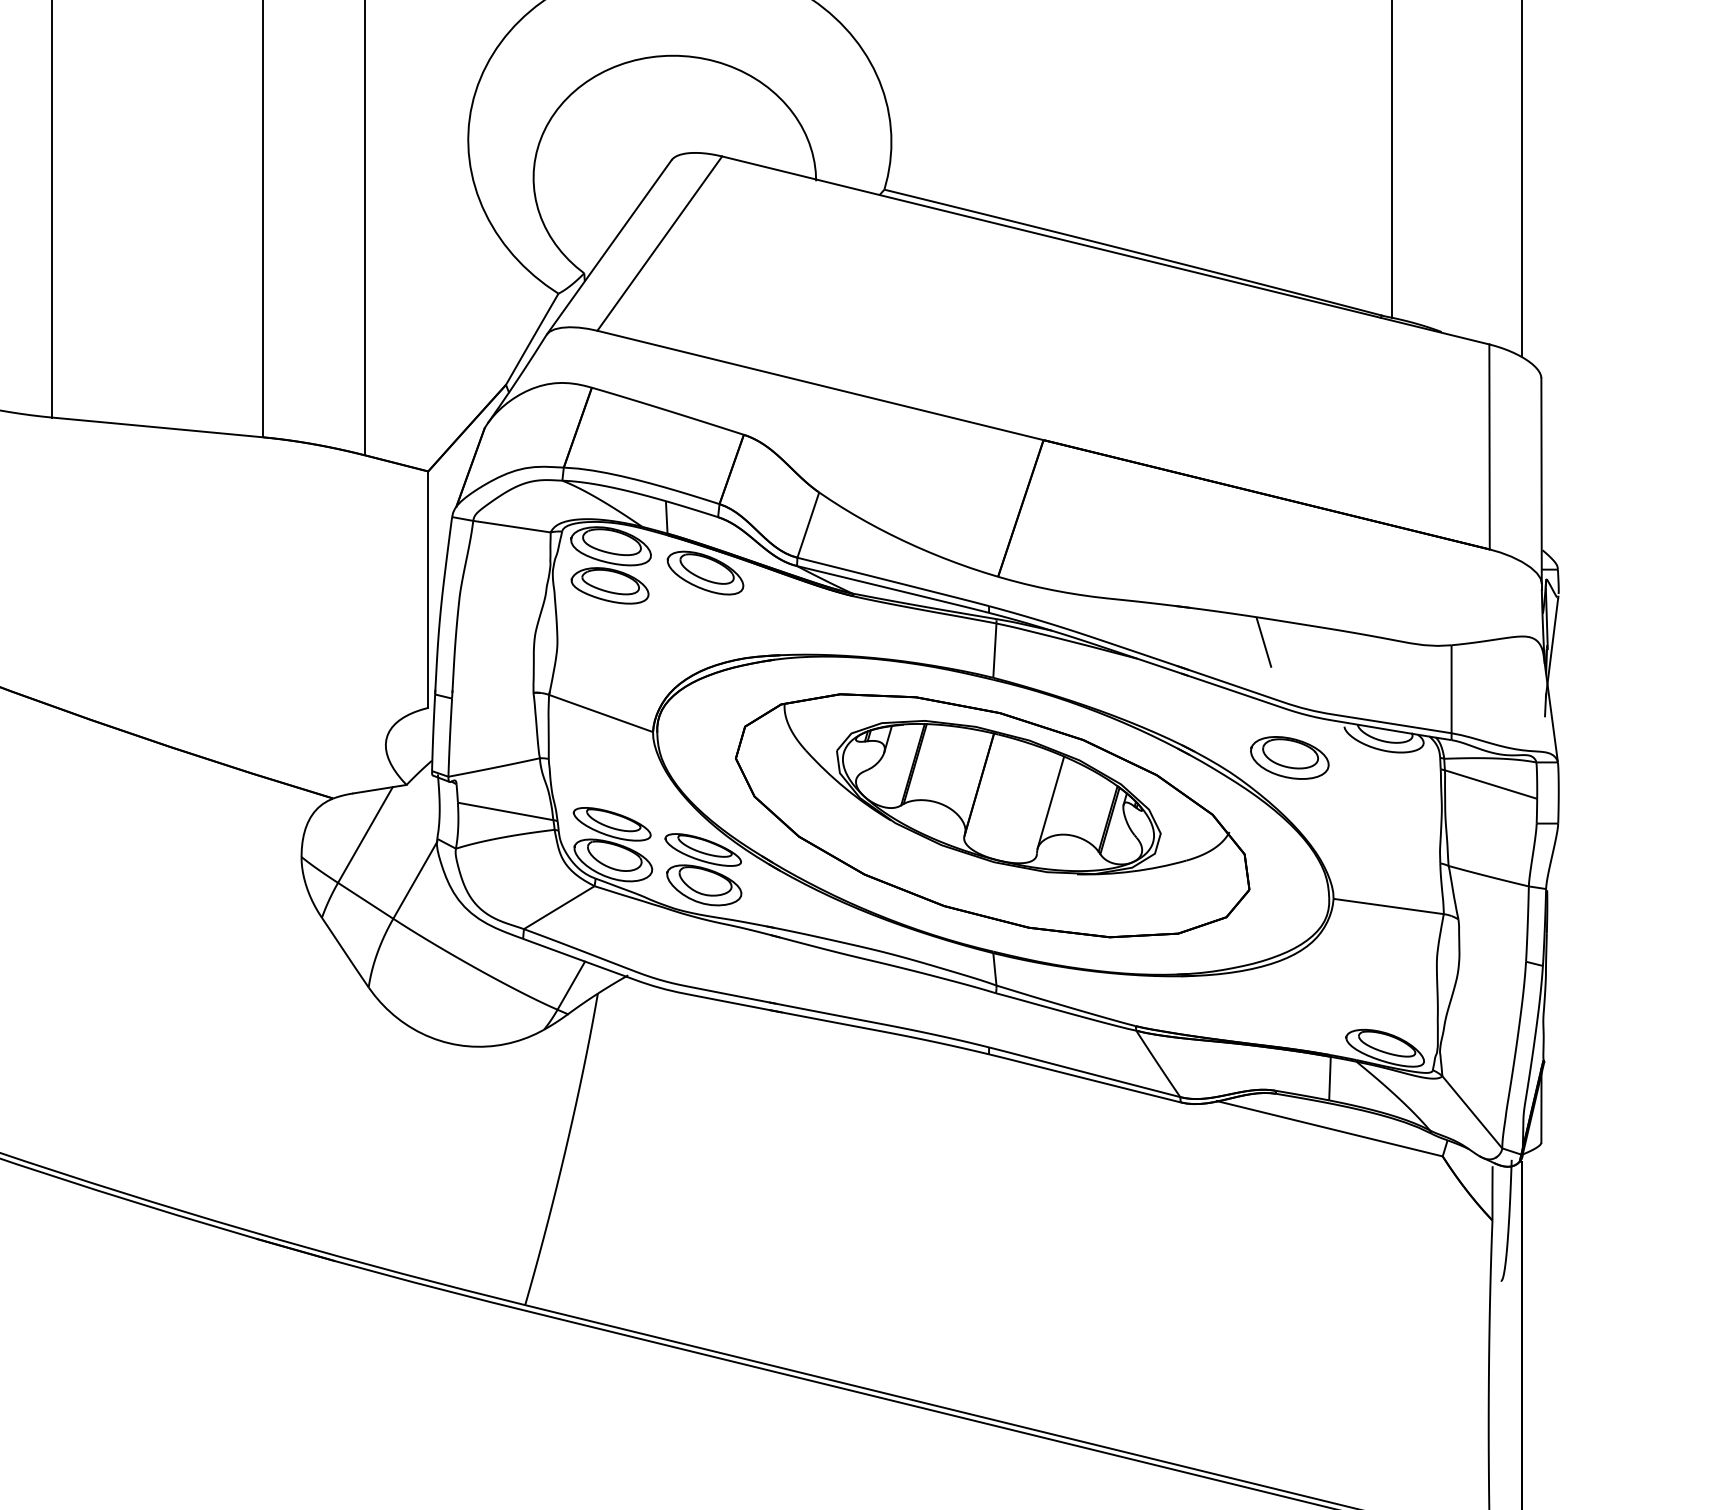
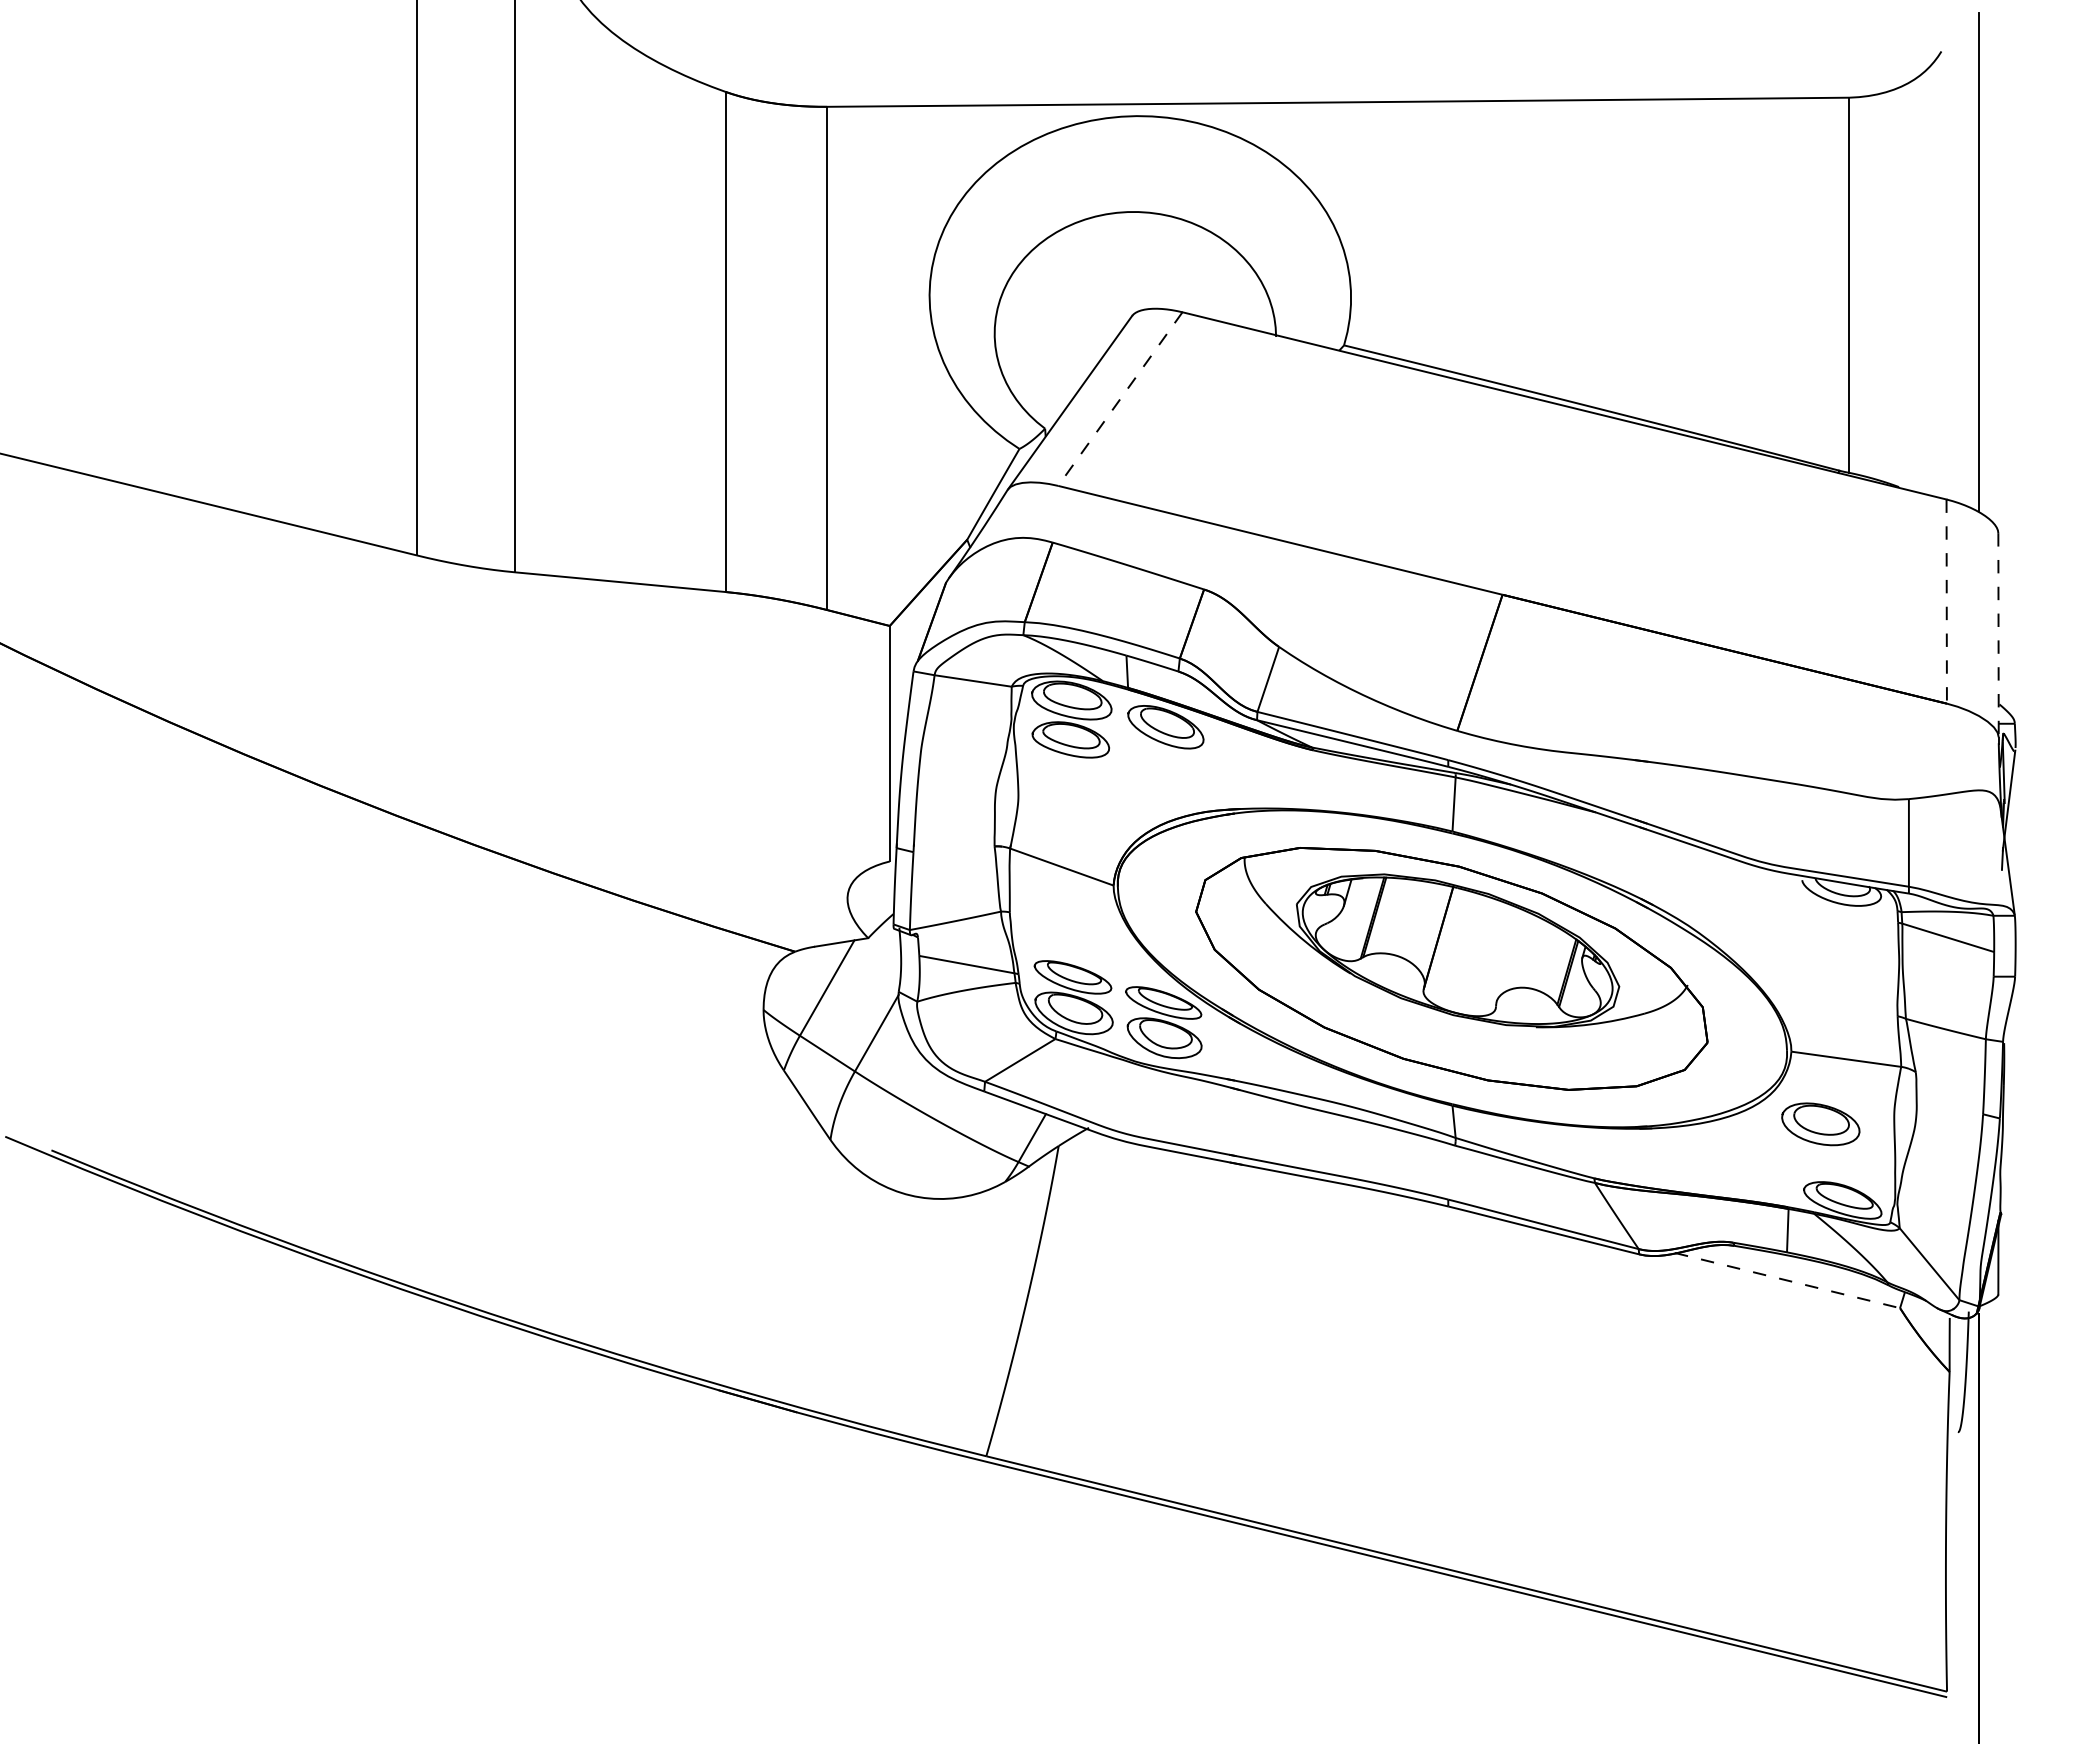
line: (659, 244) -> (1120, 399), solid -> dashed
line: (1489, 447) -> (1946, 602), solid -> dashed
line: (1541, 481) -> (1998, 635), solid -> dashed
line: (1264, 642) -> (1722, 796), removed
part: (1289, 758) -> (1820, 1124), moved
line: (1050, 802) -> (1509, 955), removed
line: (1329, 1128) -> (1787, 1280), solid -> dashed

